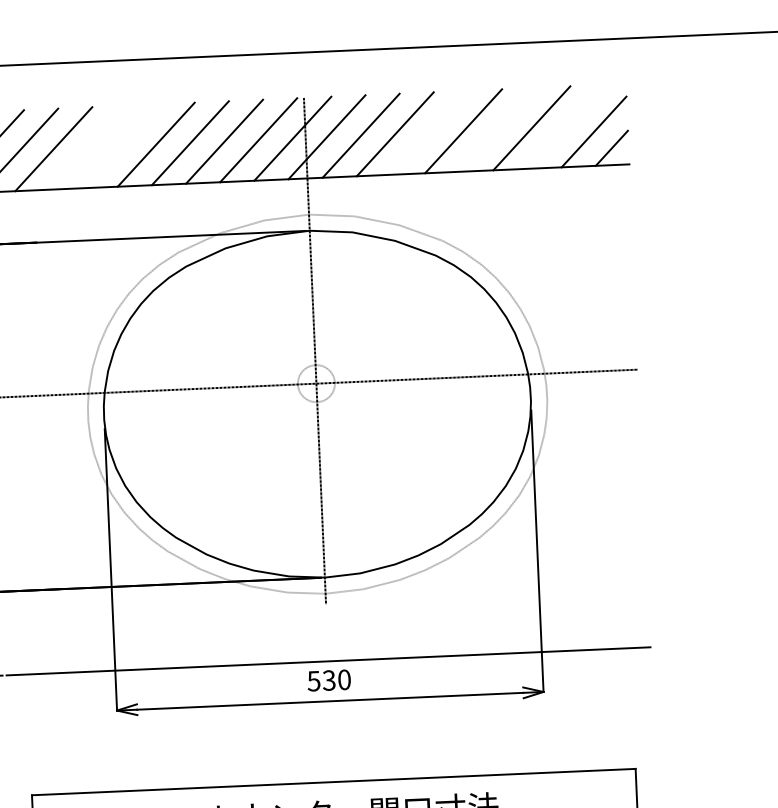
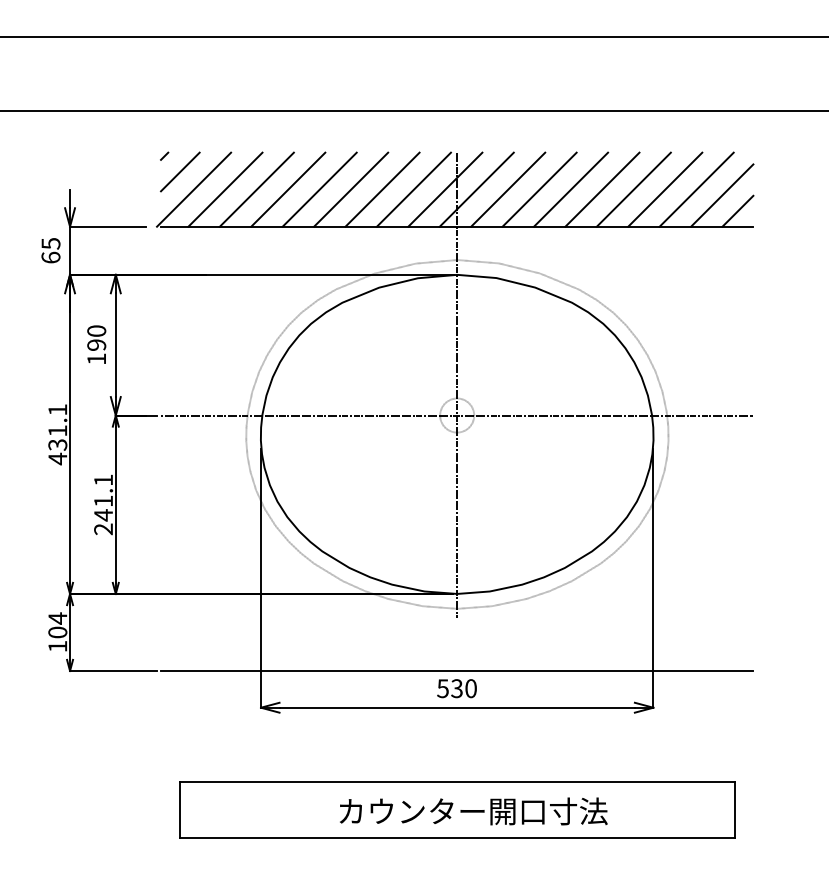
line: (565, 126) -> (696, 189), added
line: (497, 129) -> (633, 189), added
line: (429, 132) -> (571, 189), added
line: (122, 145) -> (288, 189), added
line: (87, 147) -> (256, 189), added

